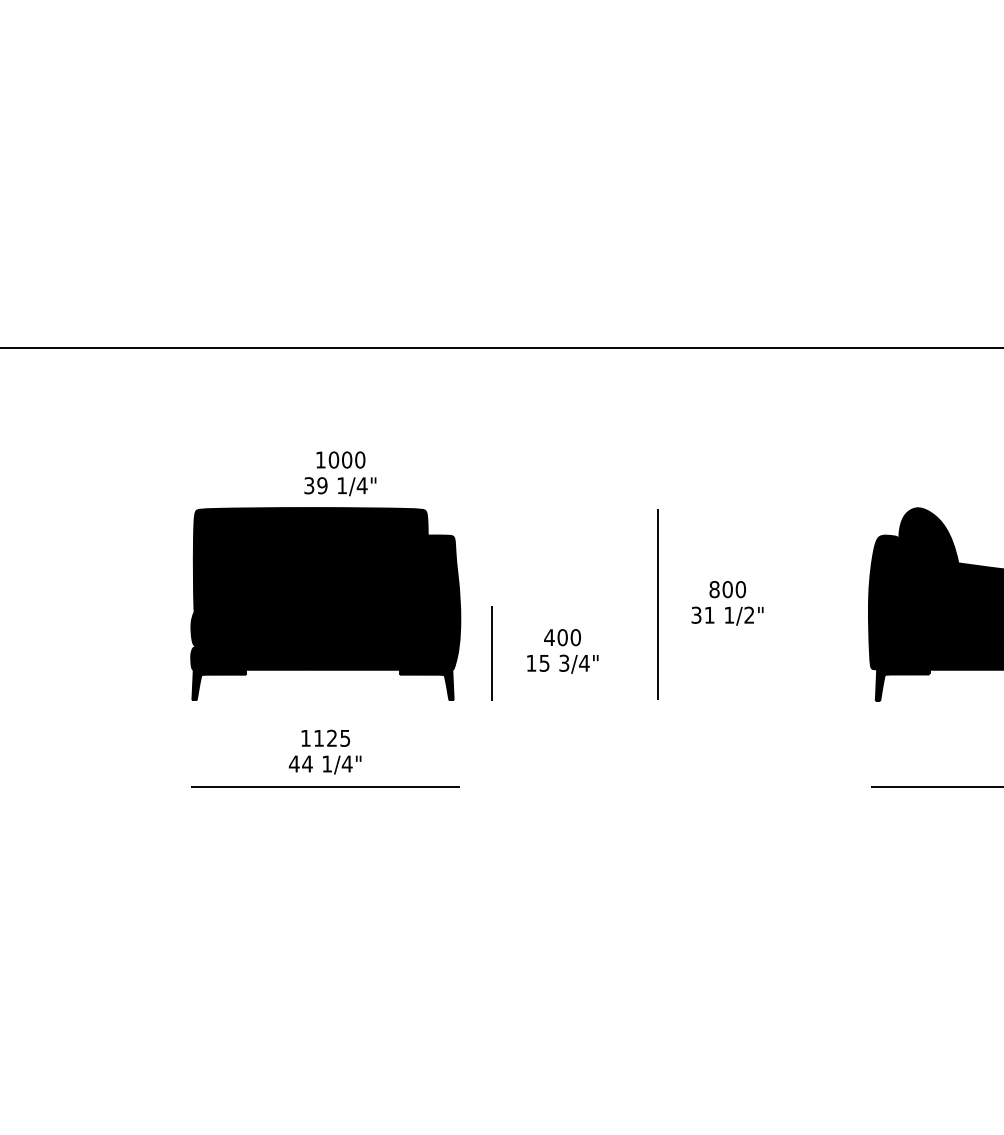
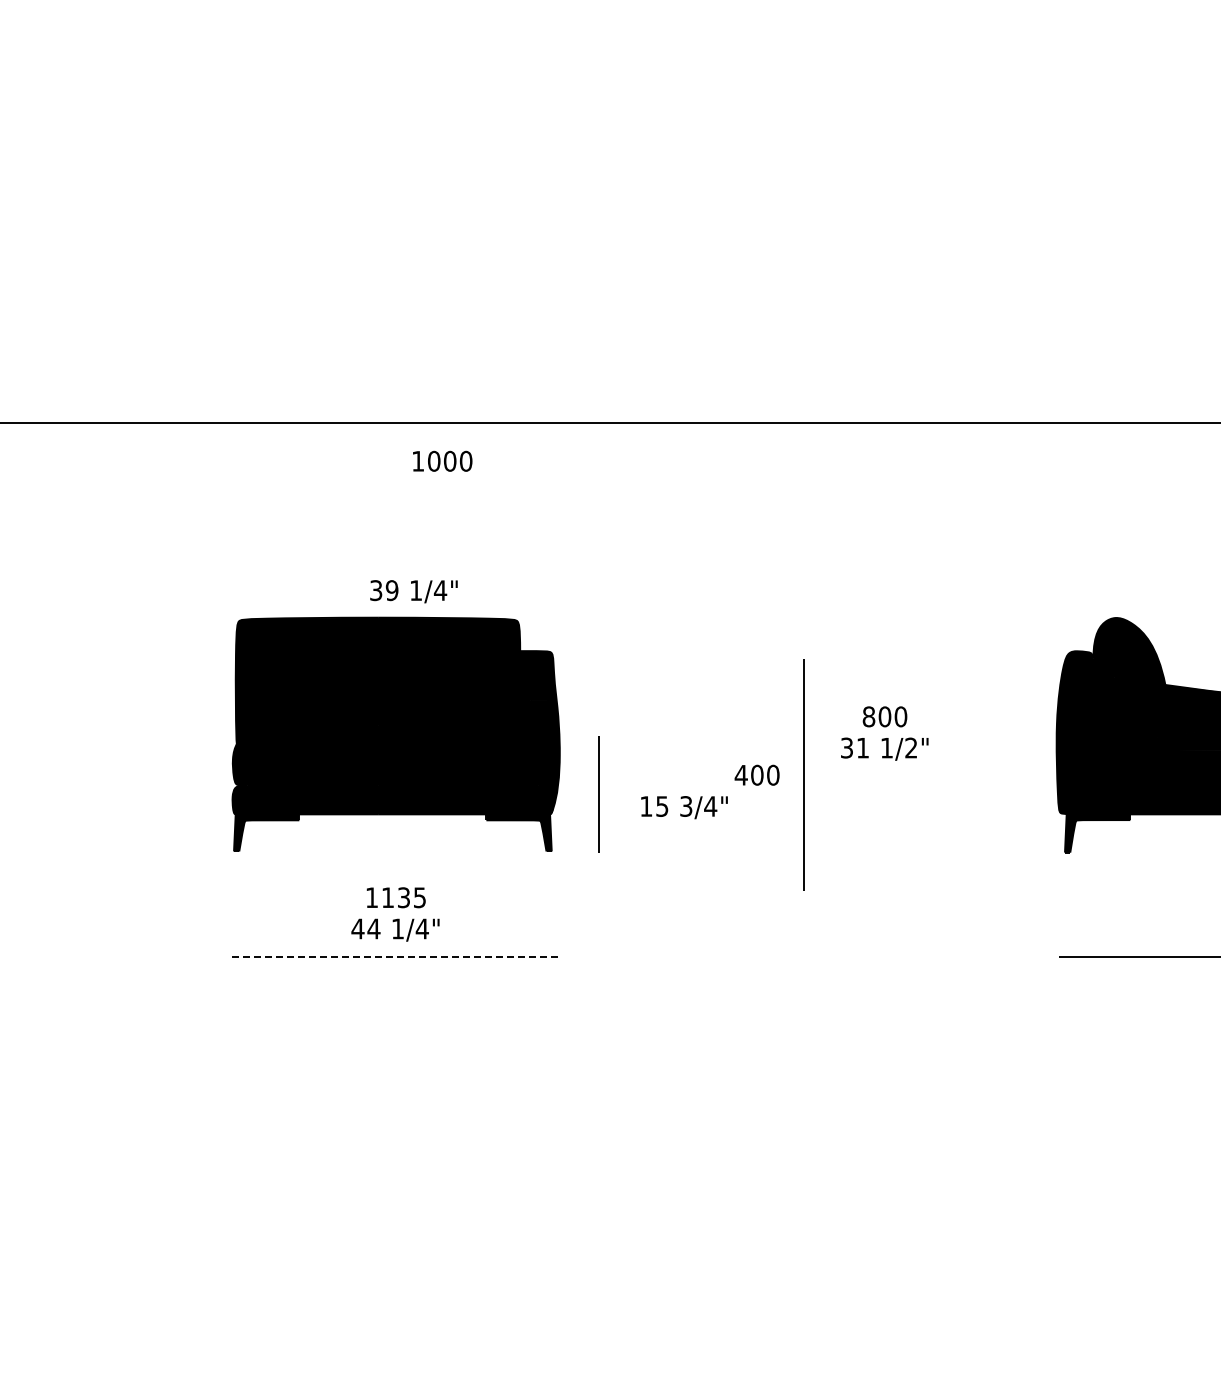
text: (340, 459) -> (442, 460), moved
line: (657, 604) -> (803, 774), moved
text: (562, 636) -> (756, 774), moved
text: (331, 738) -> (403, 897), 1125 -> 1135
line: (326, 787) -> (396, 957), solid -> dashed

